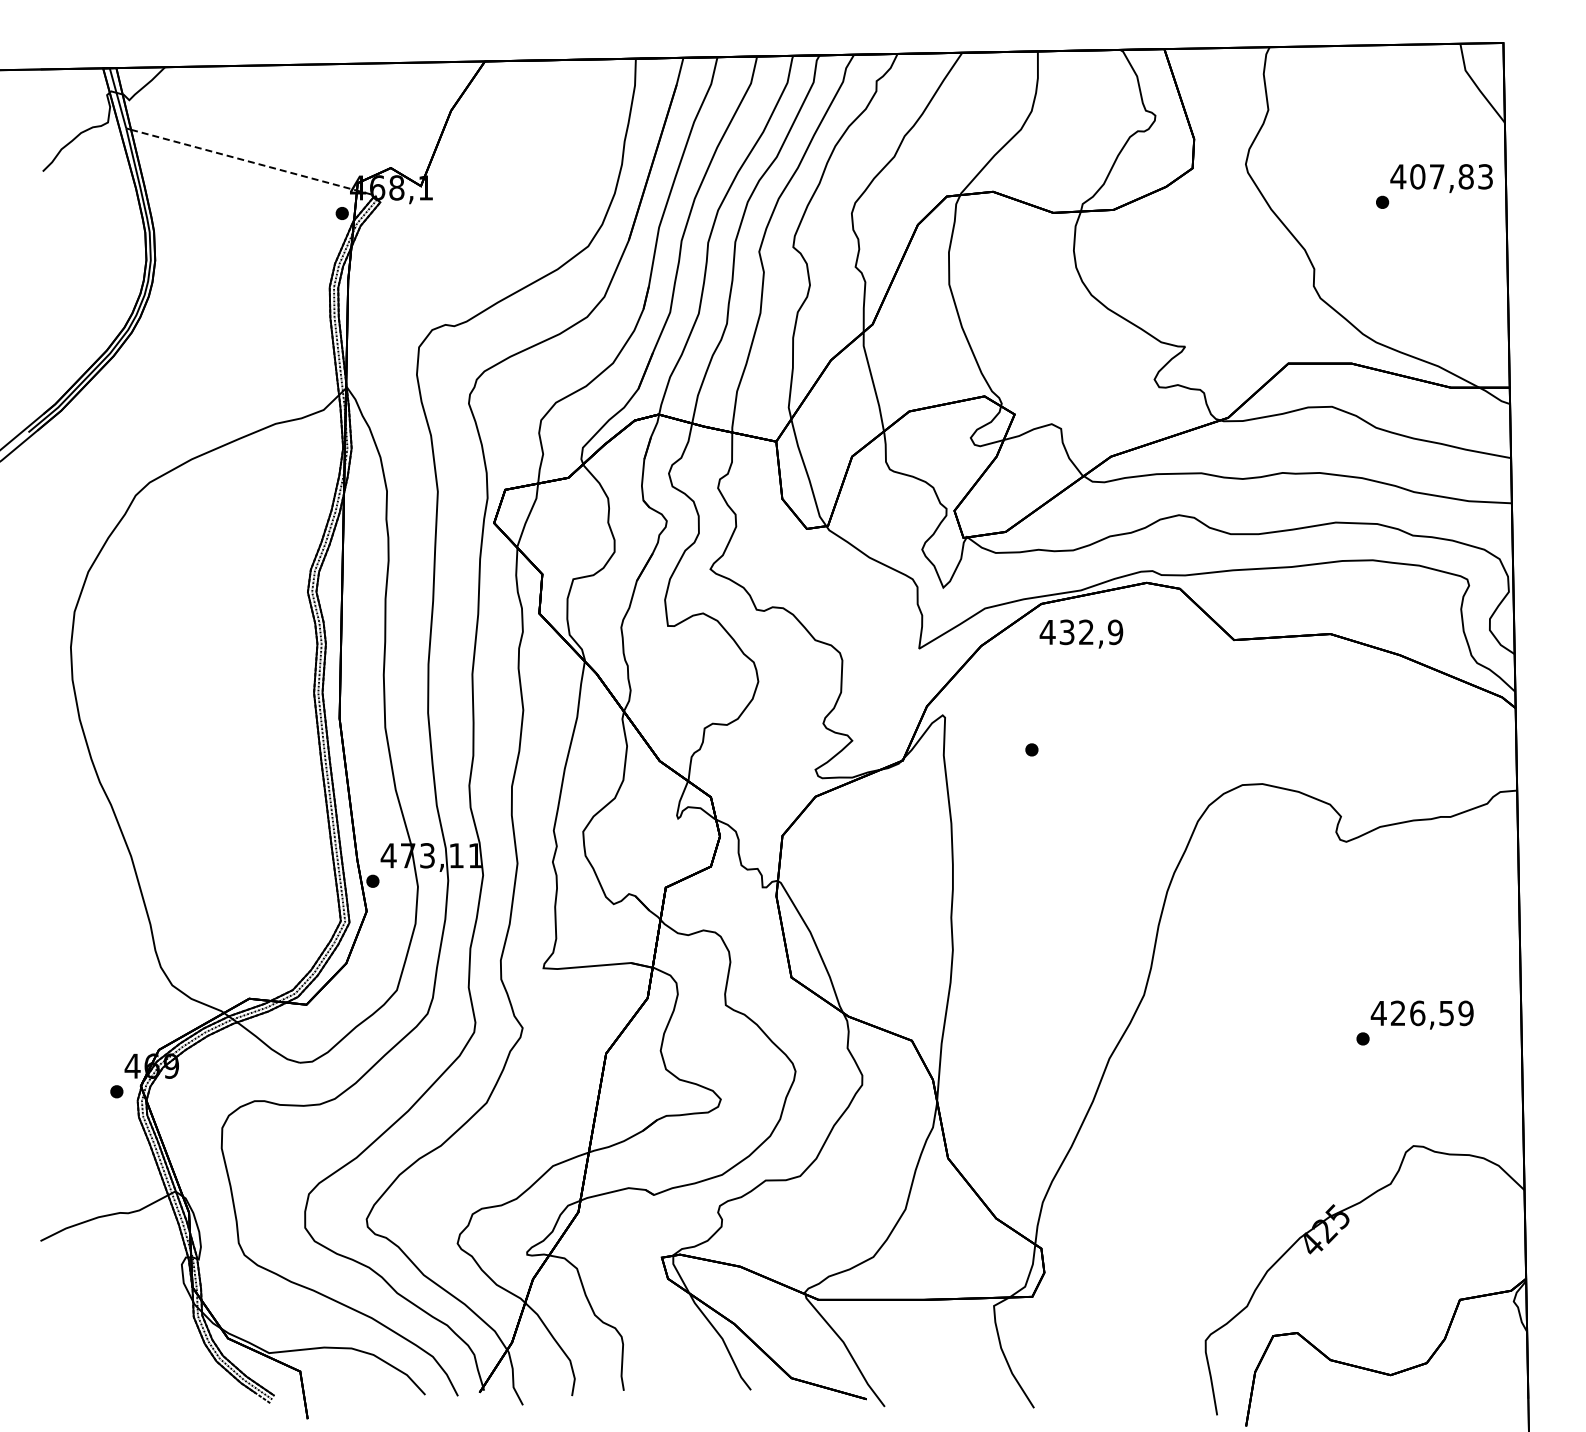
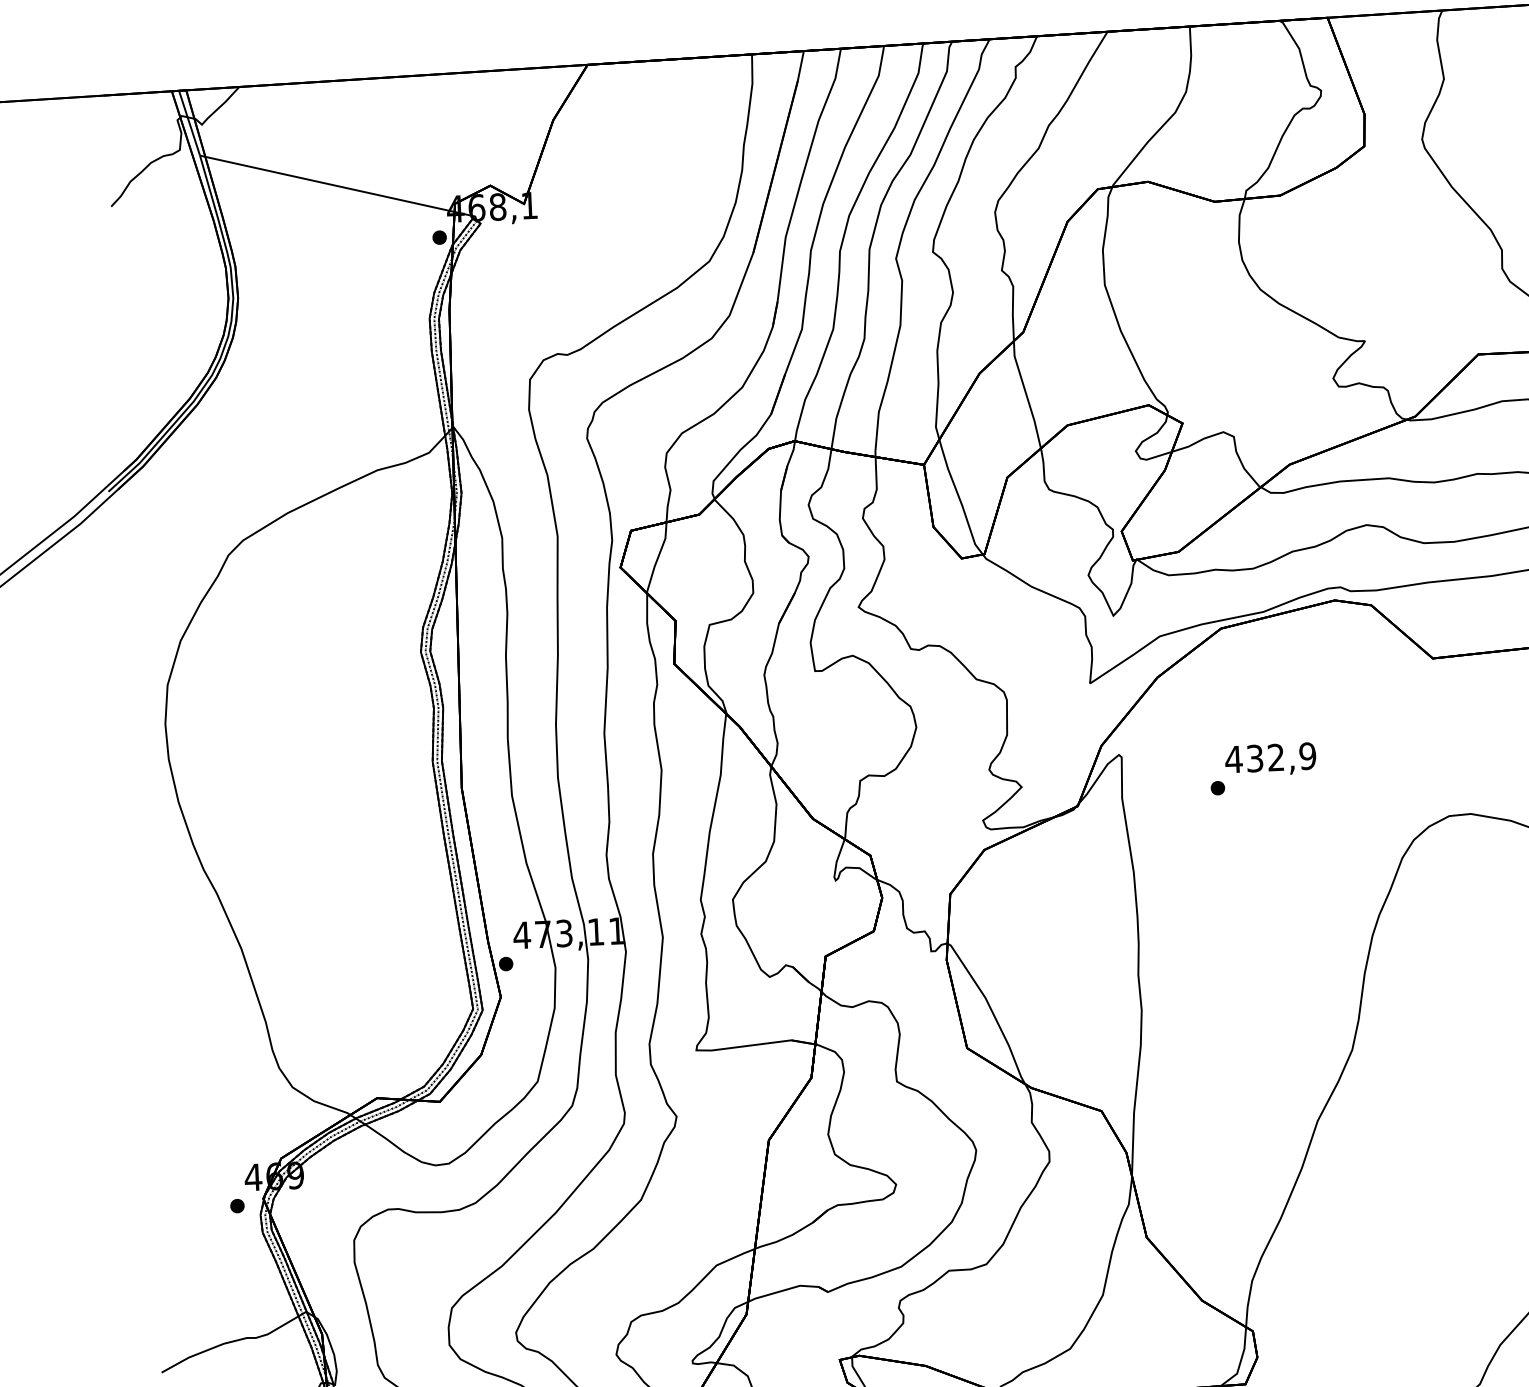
line: (256, 163) -> (343, 187), dashed -> solid
text: (1081, 633) -> (1270, 759), moved

